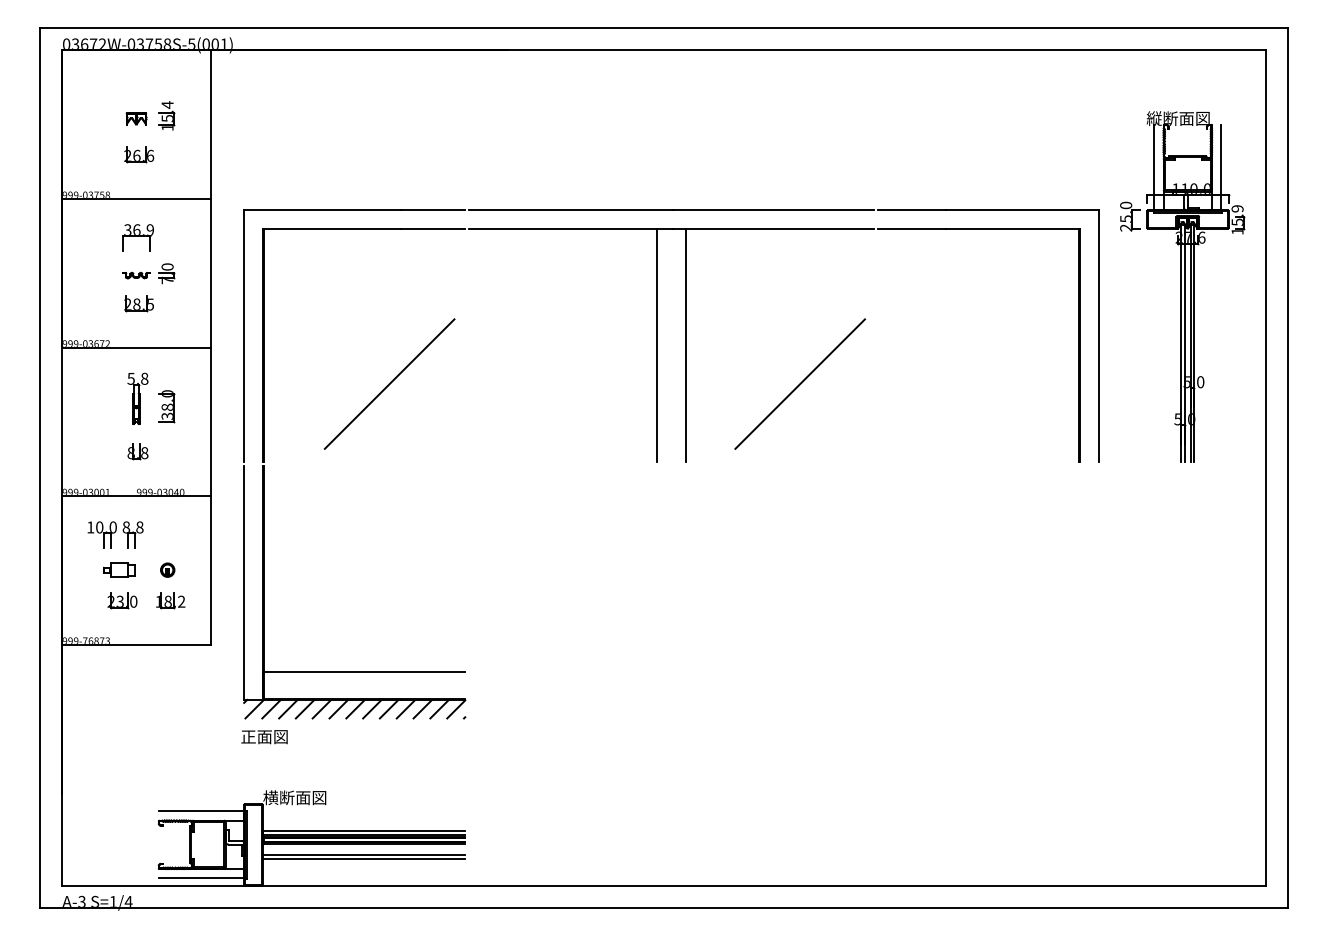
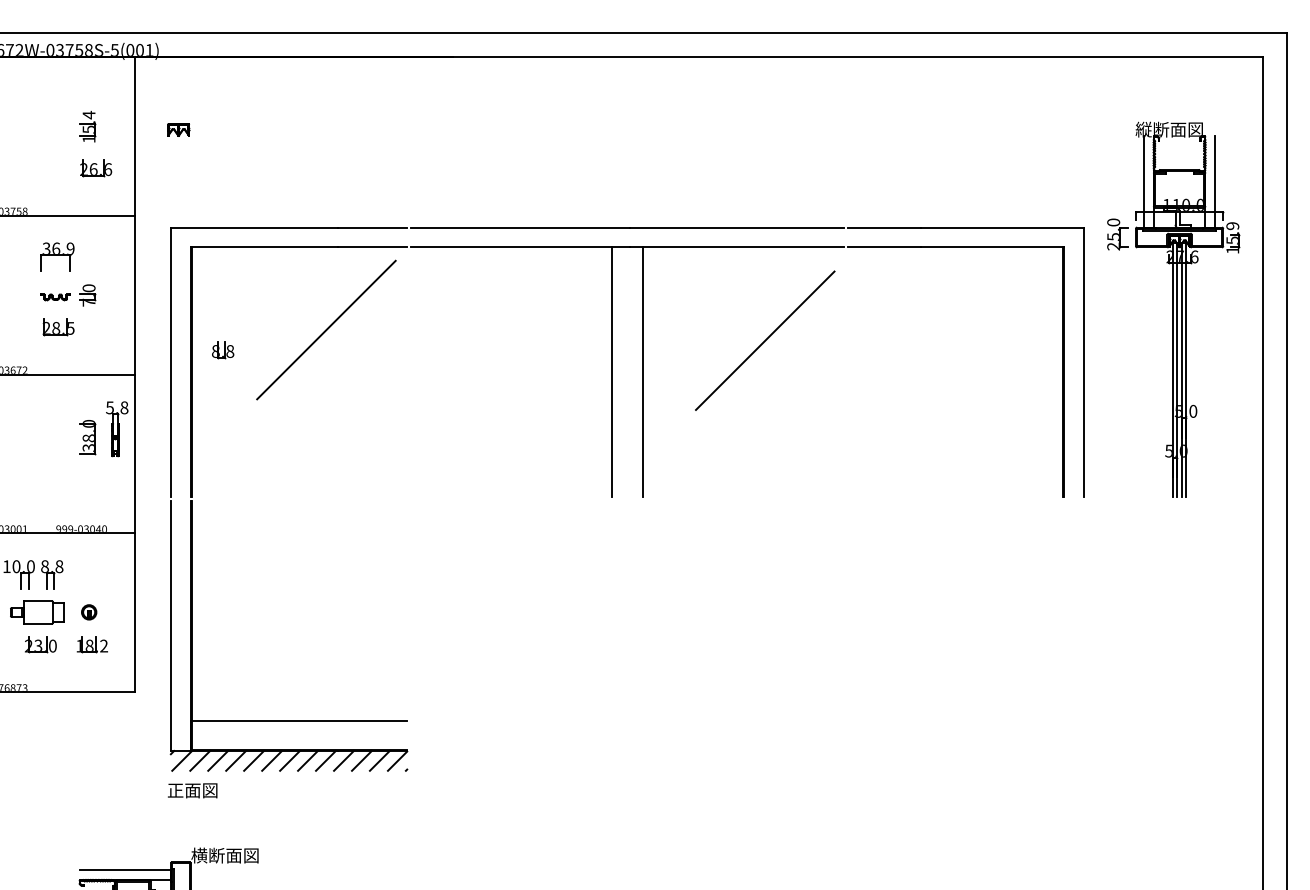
part: (136, 118) -> (178, 129), moved
part: (139, 154) -> (96, 168), moved
line: (389, 383) -> (326, 329), moved
line: (800, 383) -> (765, 340), moved
part: (137, 398) -> (116, 428), moved
part: (137, 451) -> (222, 349), moved
part: (119, 569) -> (37, 611), size x1.6

